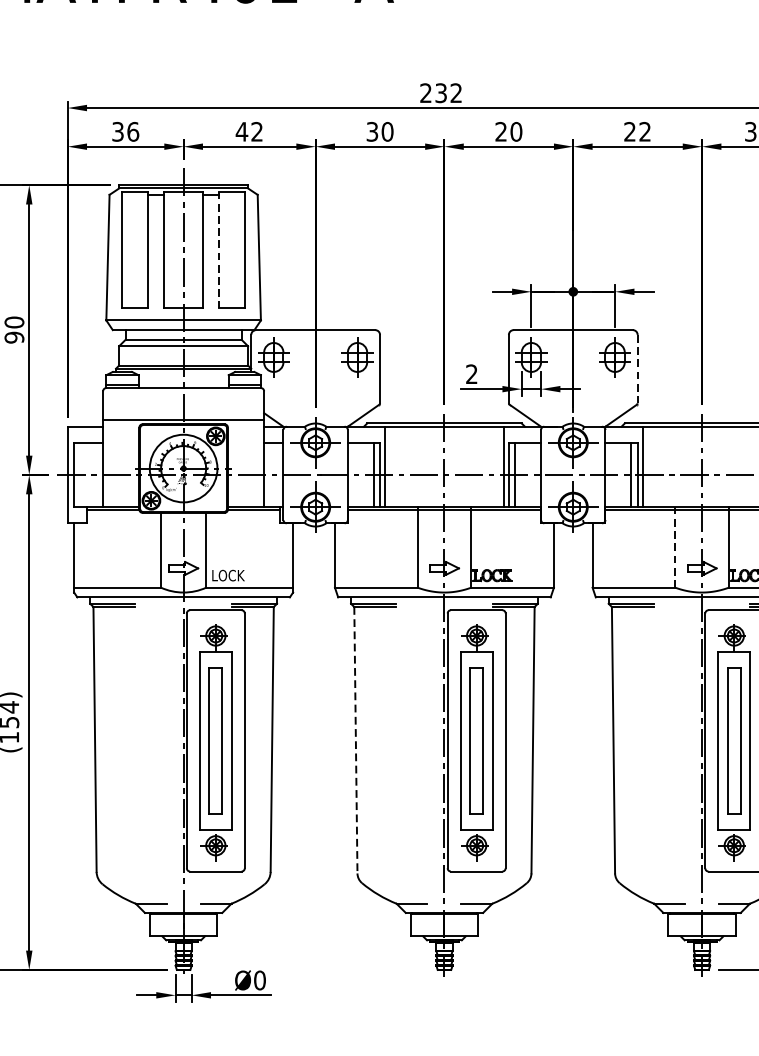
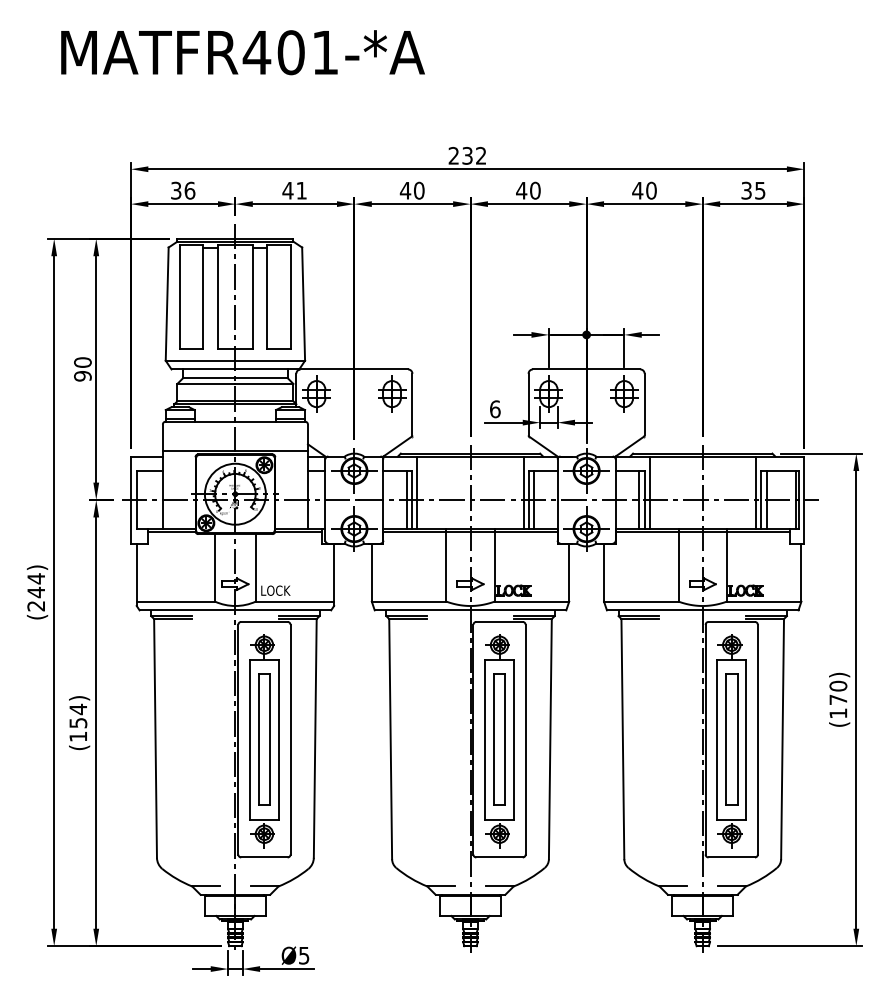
text: (256, 131) -> (301, 190), 42 -> 41
text: (372, 131) -> (405, 190), 30 -> 40
text: (501, 131) -> (521, 190), 20 -> 40
text: (637, 131) -> (644, 190), 22 -> 40
line: (219, 250) -> (267, 297), dashed -> solid
line: (637, 369) -> (644, 404), dashed -> solid
text: (472, 374) -> (495, 409), 2 -> 6
line: (675, 546) -> (678, 564), dashed -> solid
line: (355, 740) -> (390, 739), dashed -> solid
text: (259, 980) -> (303, 955), Ø0 -> Ø5

